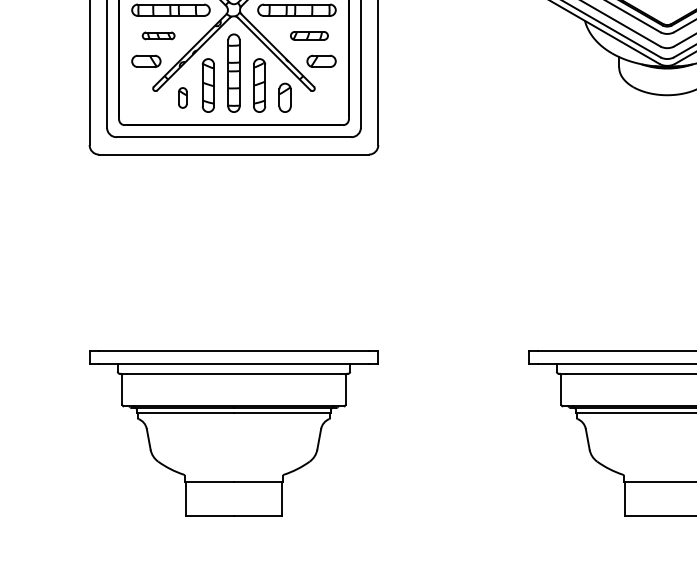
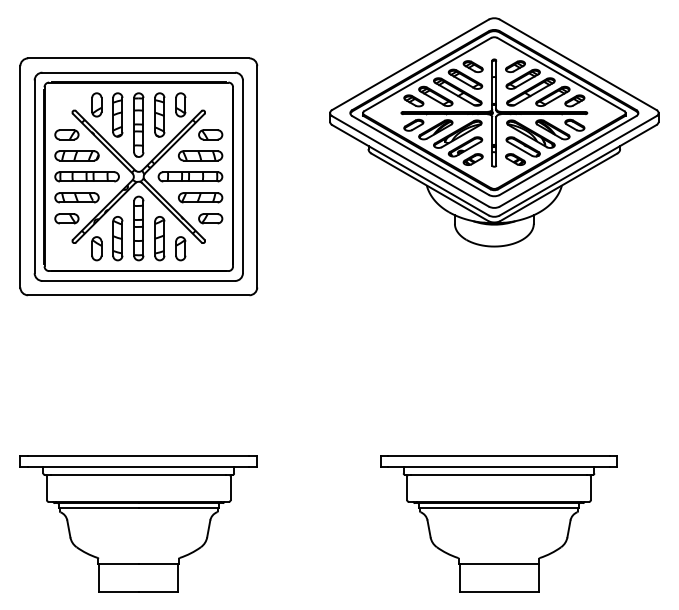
part: (158, 35) -> (76, 197), size x1.67
part: (309, 35) -> (200, 197), size x1.43
part: (182, 97) -> (96, 248), size x1.43

